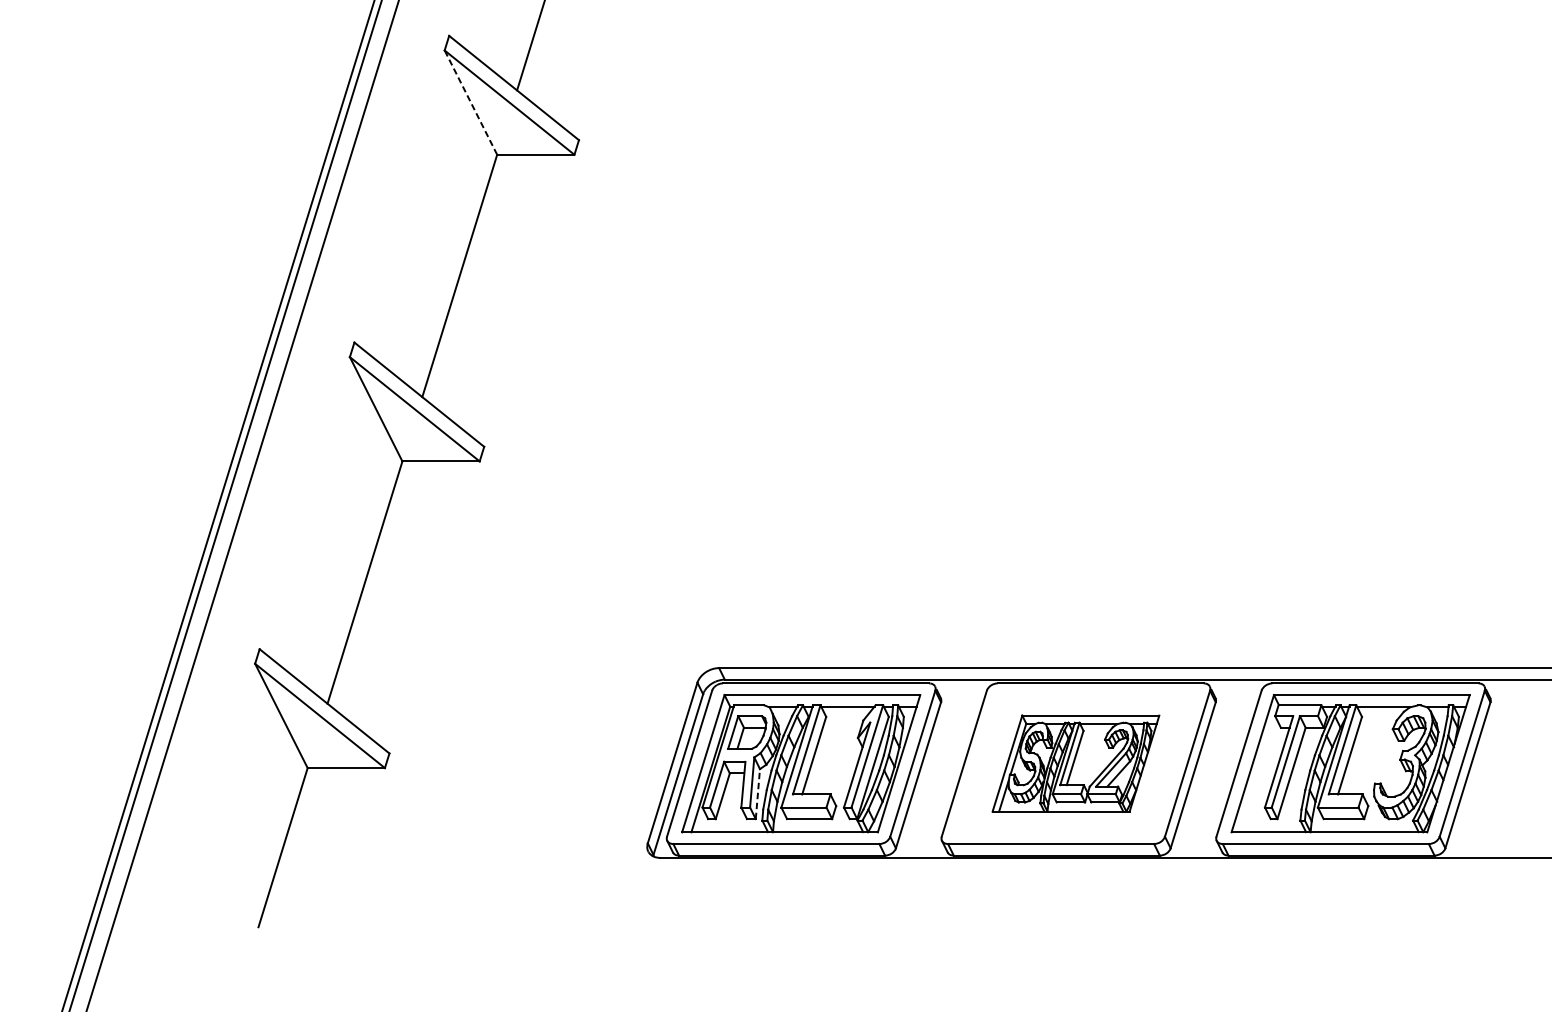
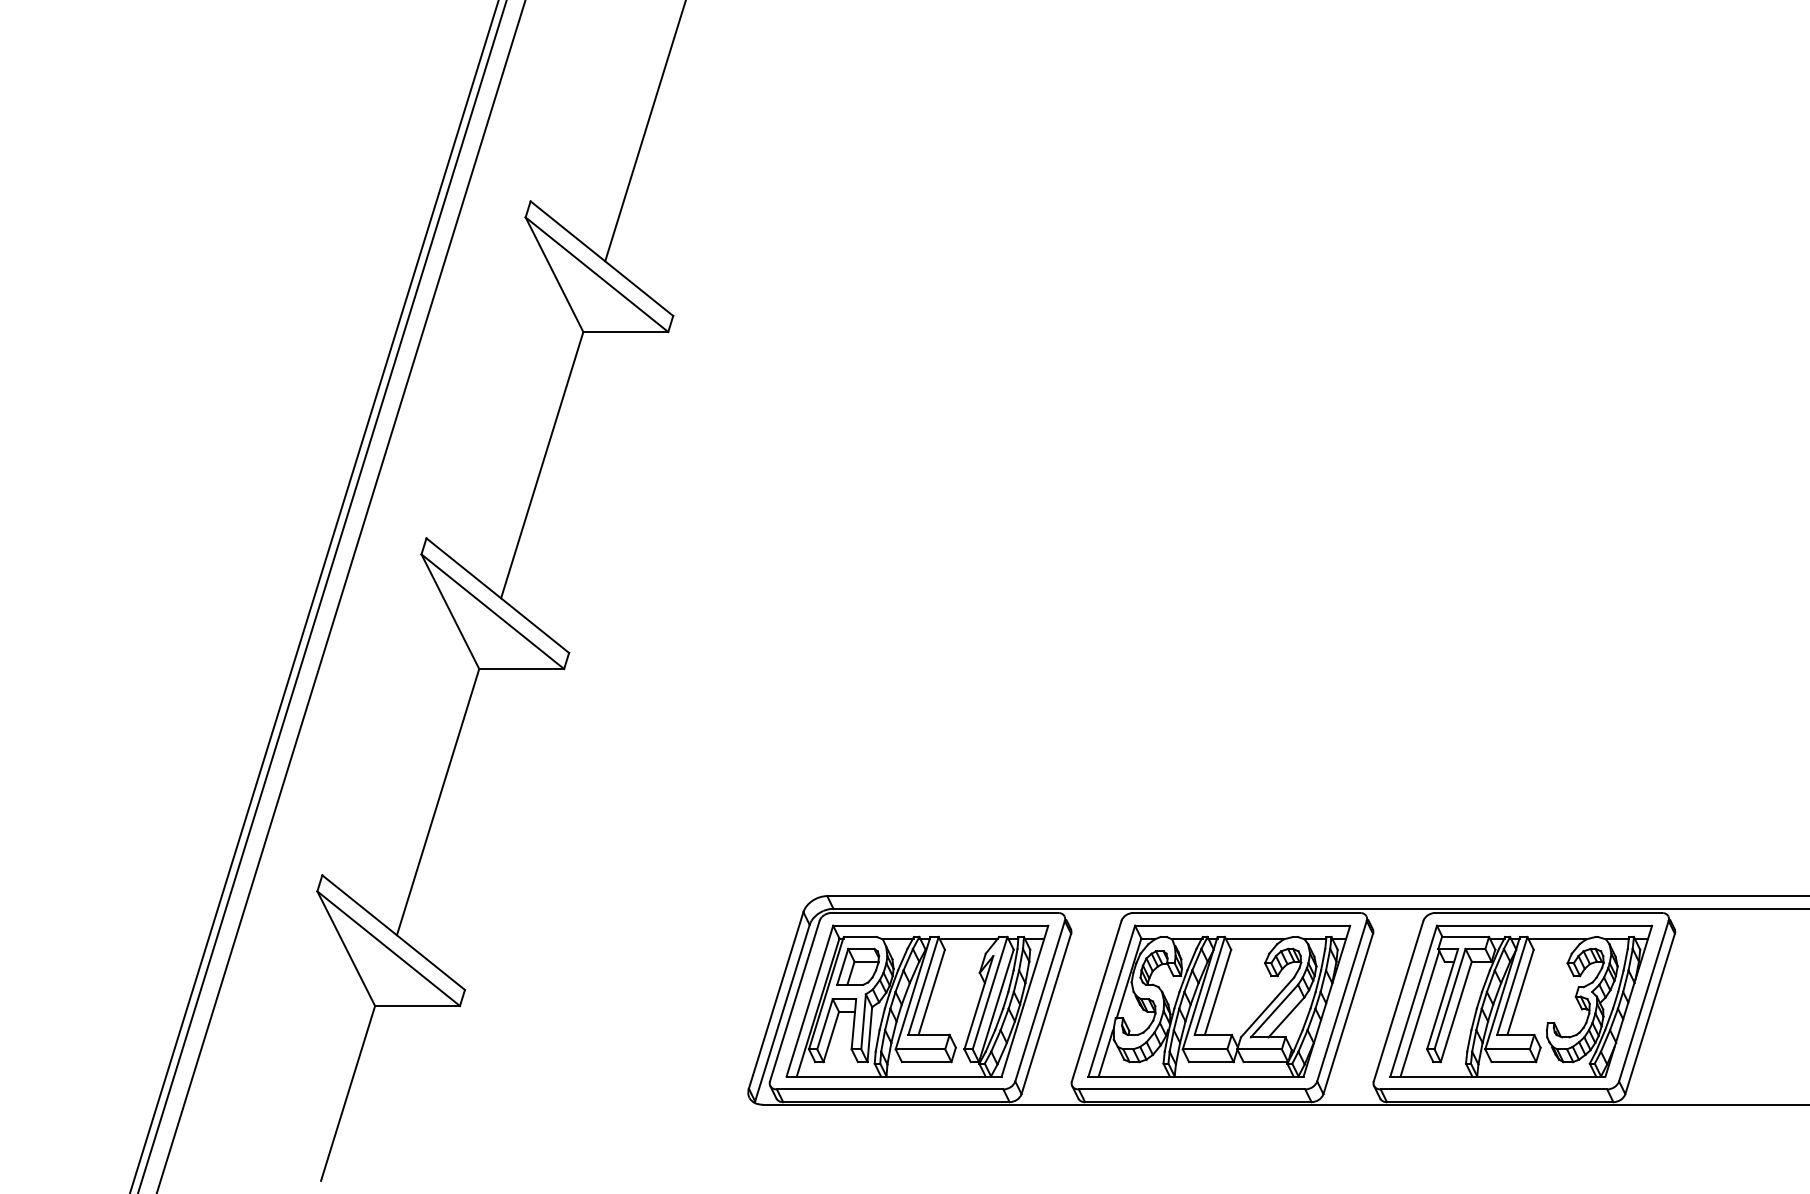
line: (470, 102) -> (554, 274), dashed -> solid
part: (1076, 763) -> (1219, 1000), size x1.43
line: (1258, 774) -> (1419, 1013), added
line: (757, 794) -> (869, 1034), dashed -> solid

